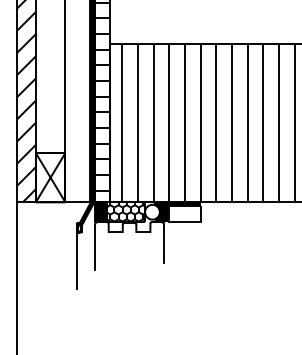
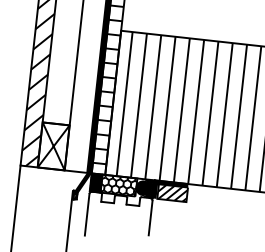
hatch: (152, 211) -> (143, 187), added
hatch: (184, 214) -> (172, 193), added

